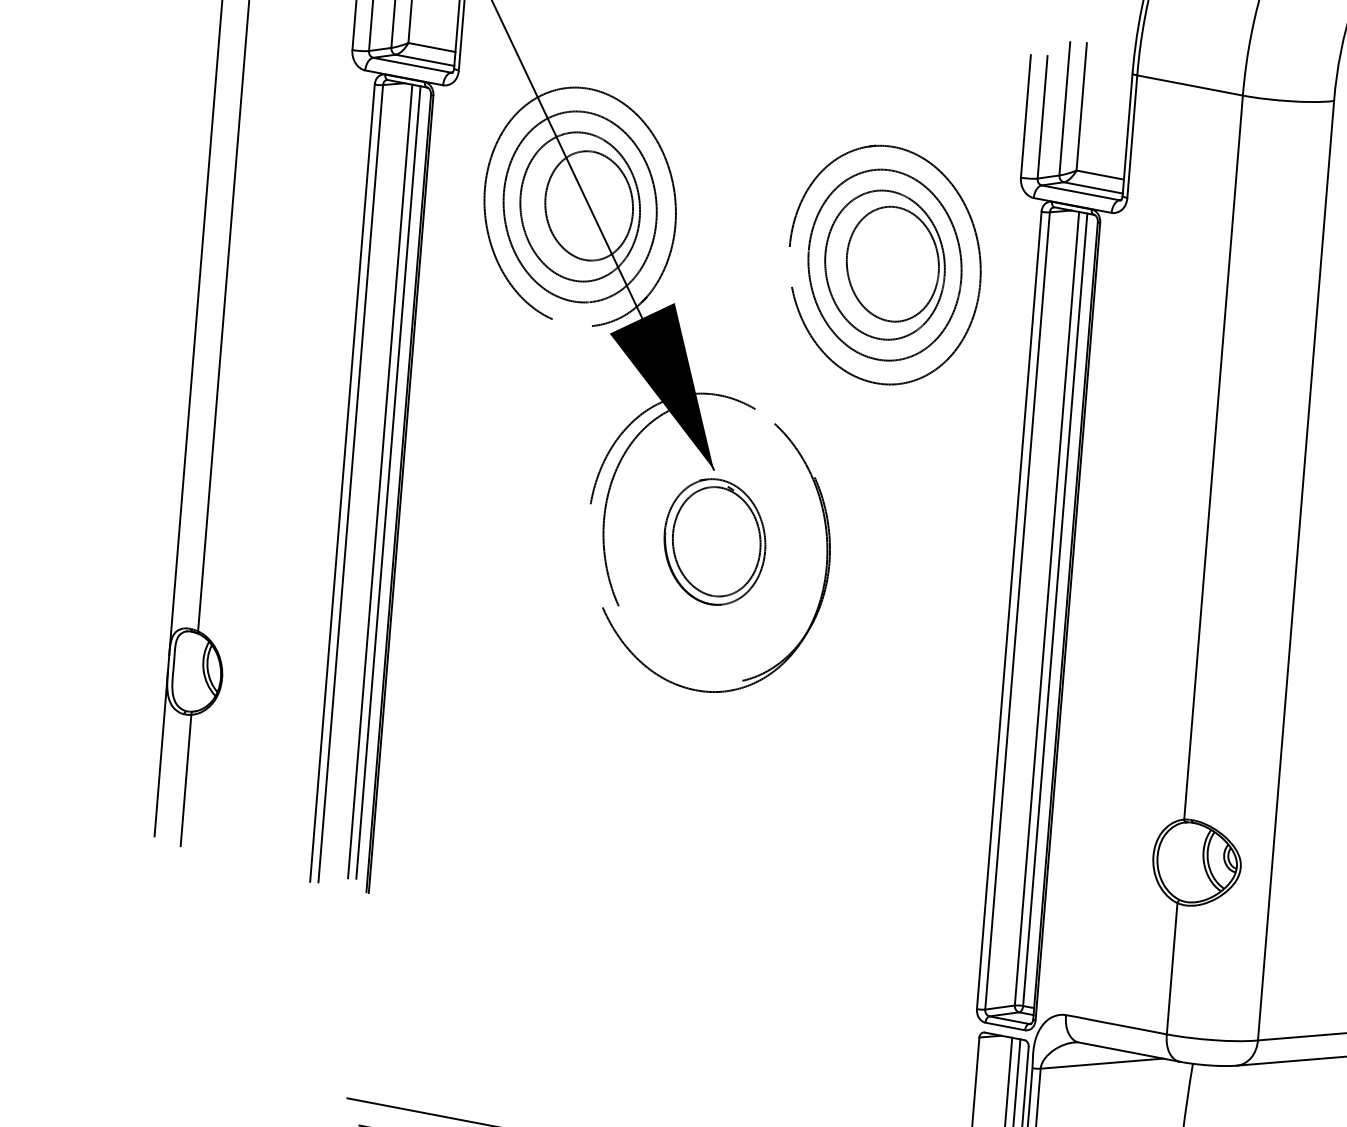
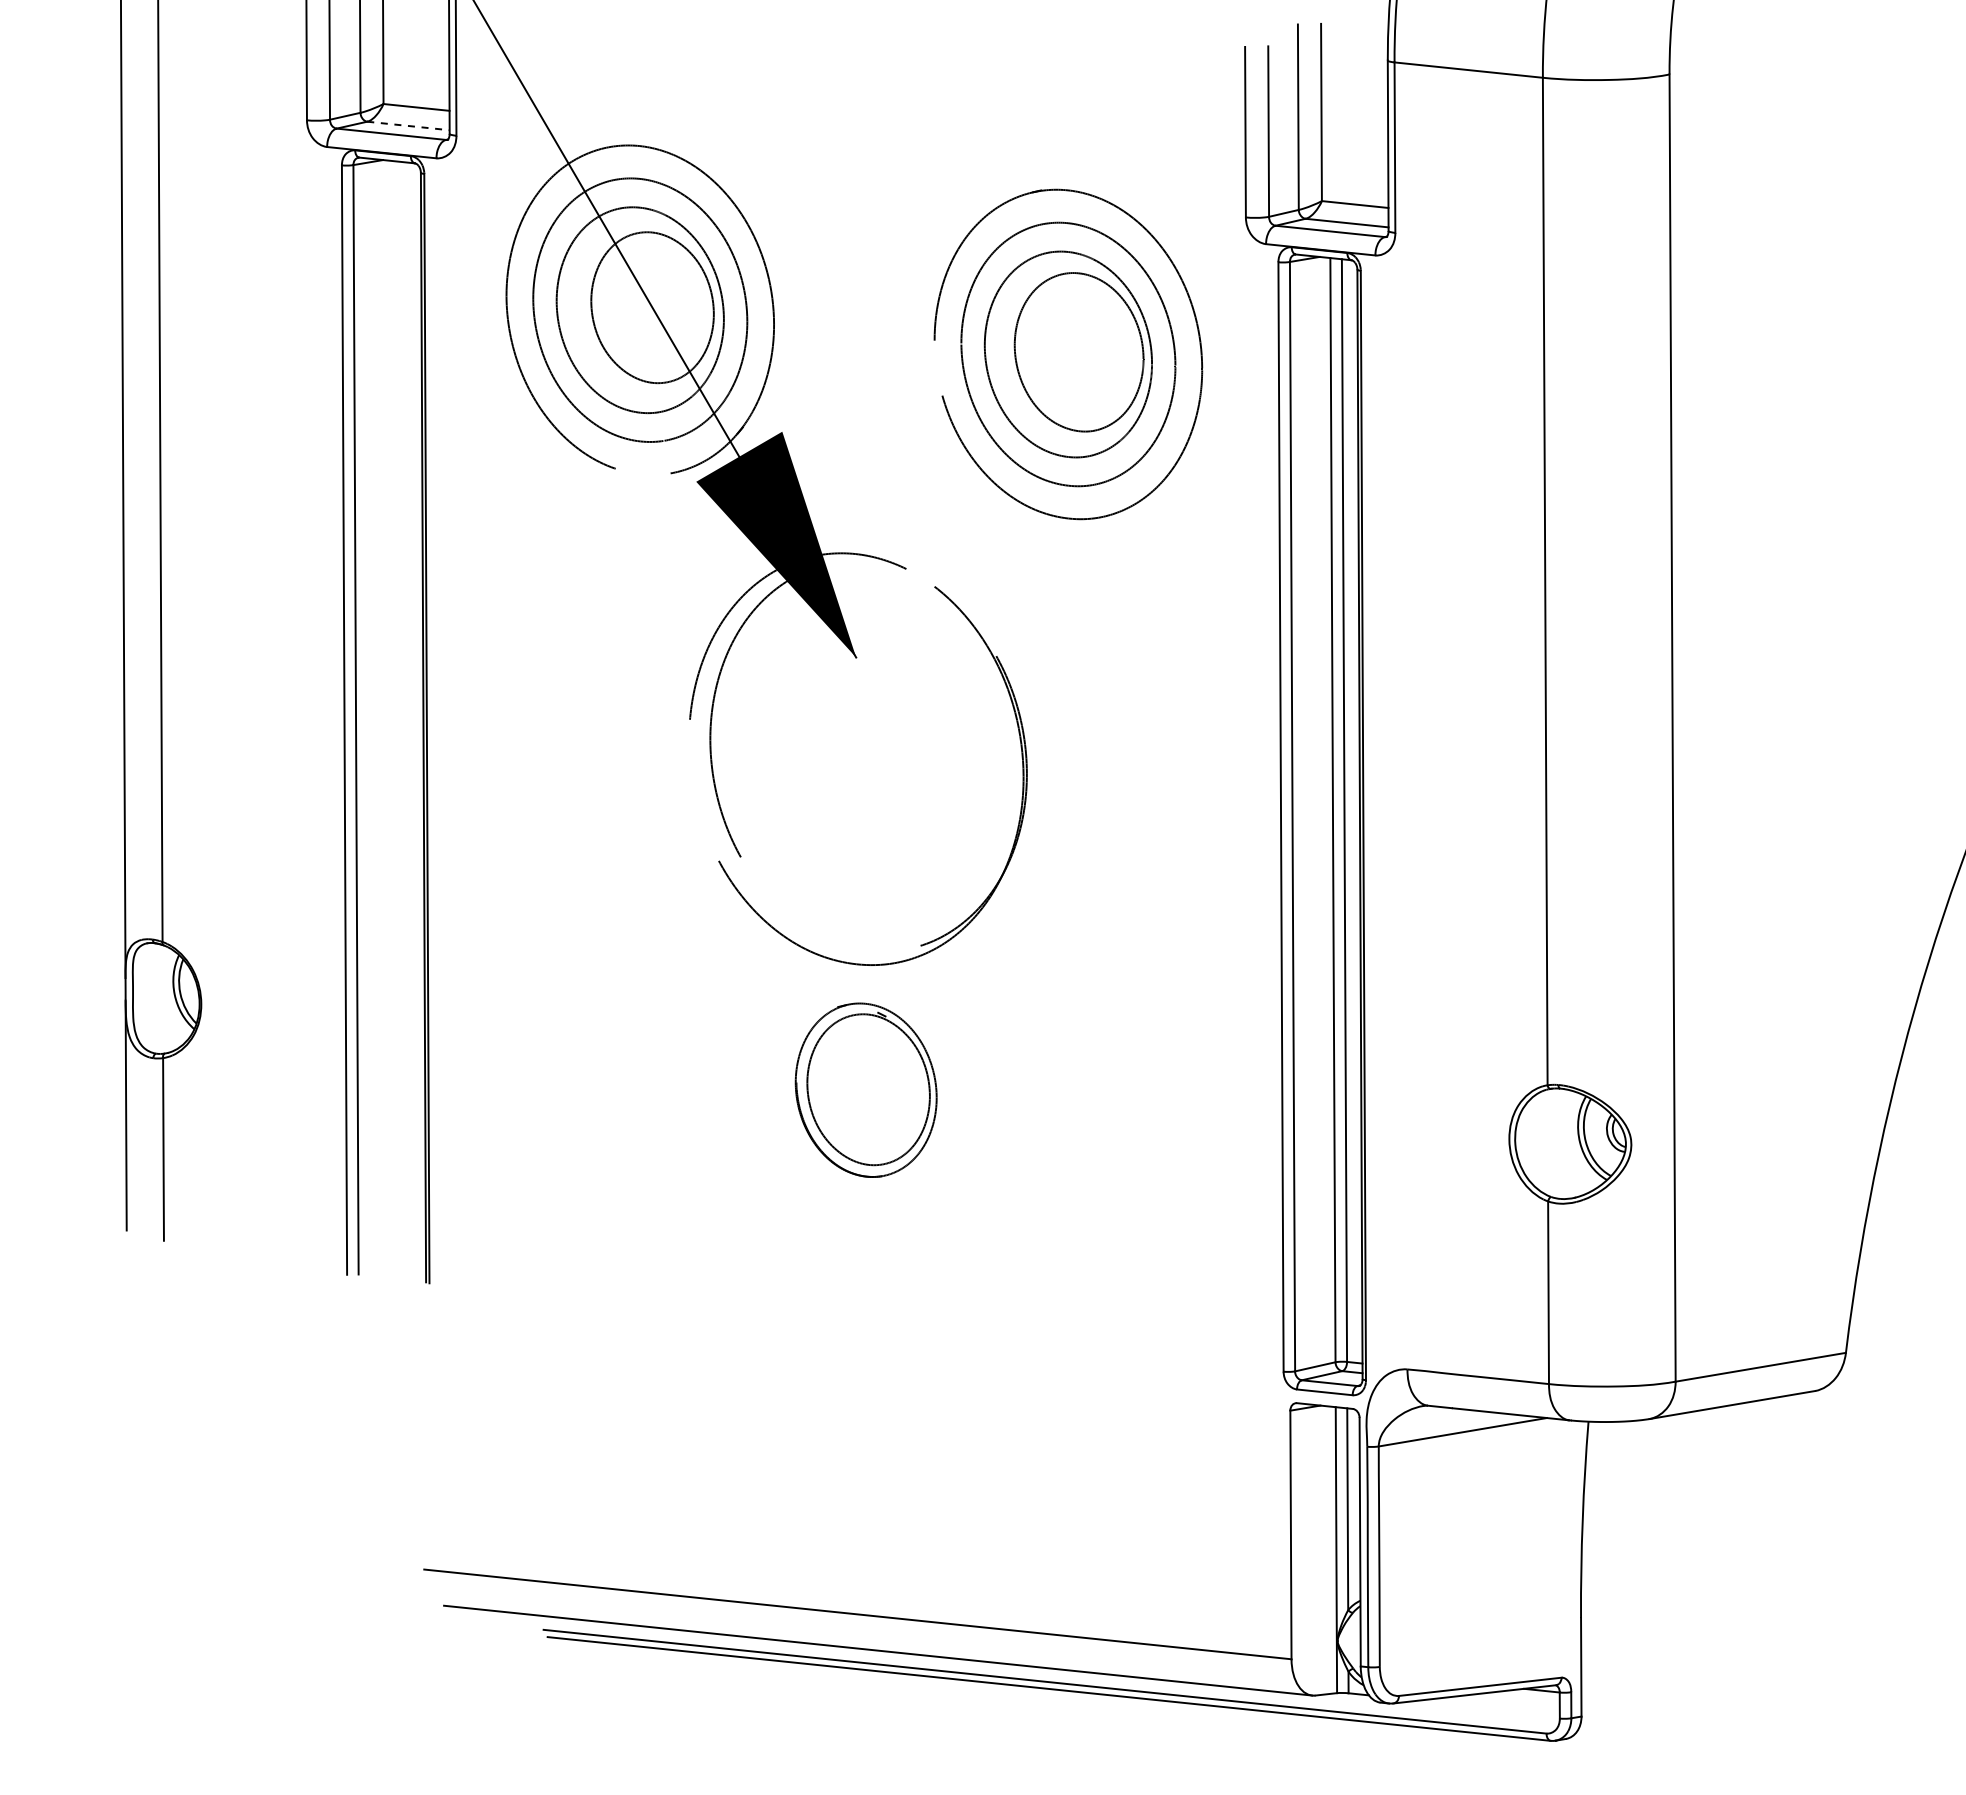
line: (424, 60) -> (408, 126), solid -> dashed
line: (380, 481) -> (396, 713), removed
line: (388, 482) -> (407, 713), removed
part: (714, 541) -> (865, 1089), moved

